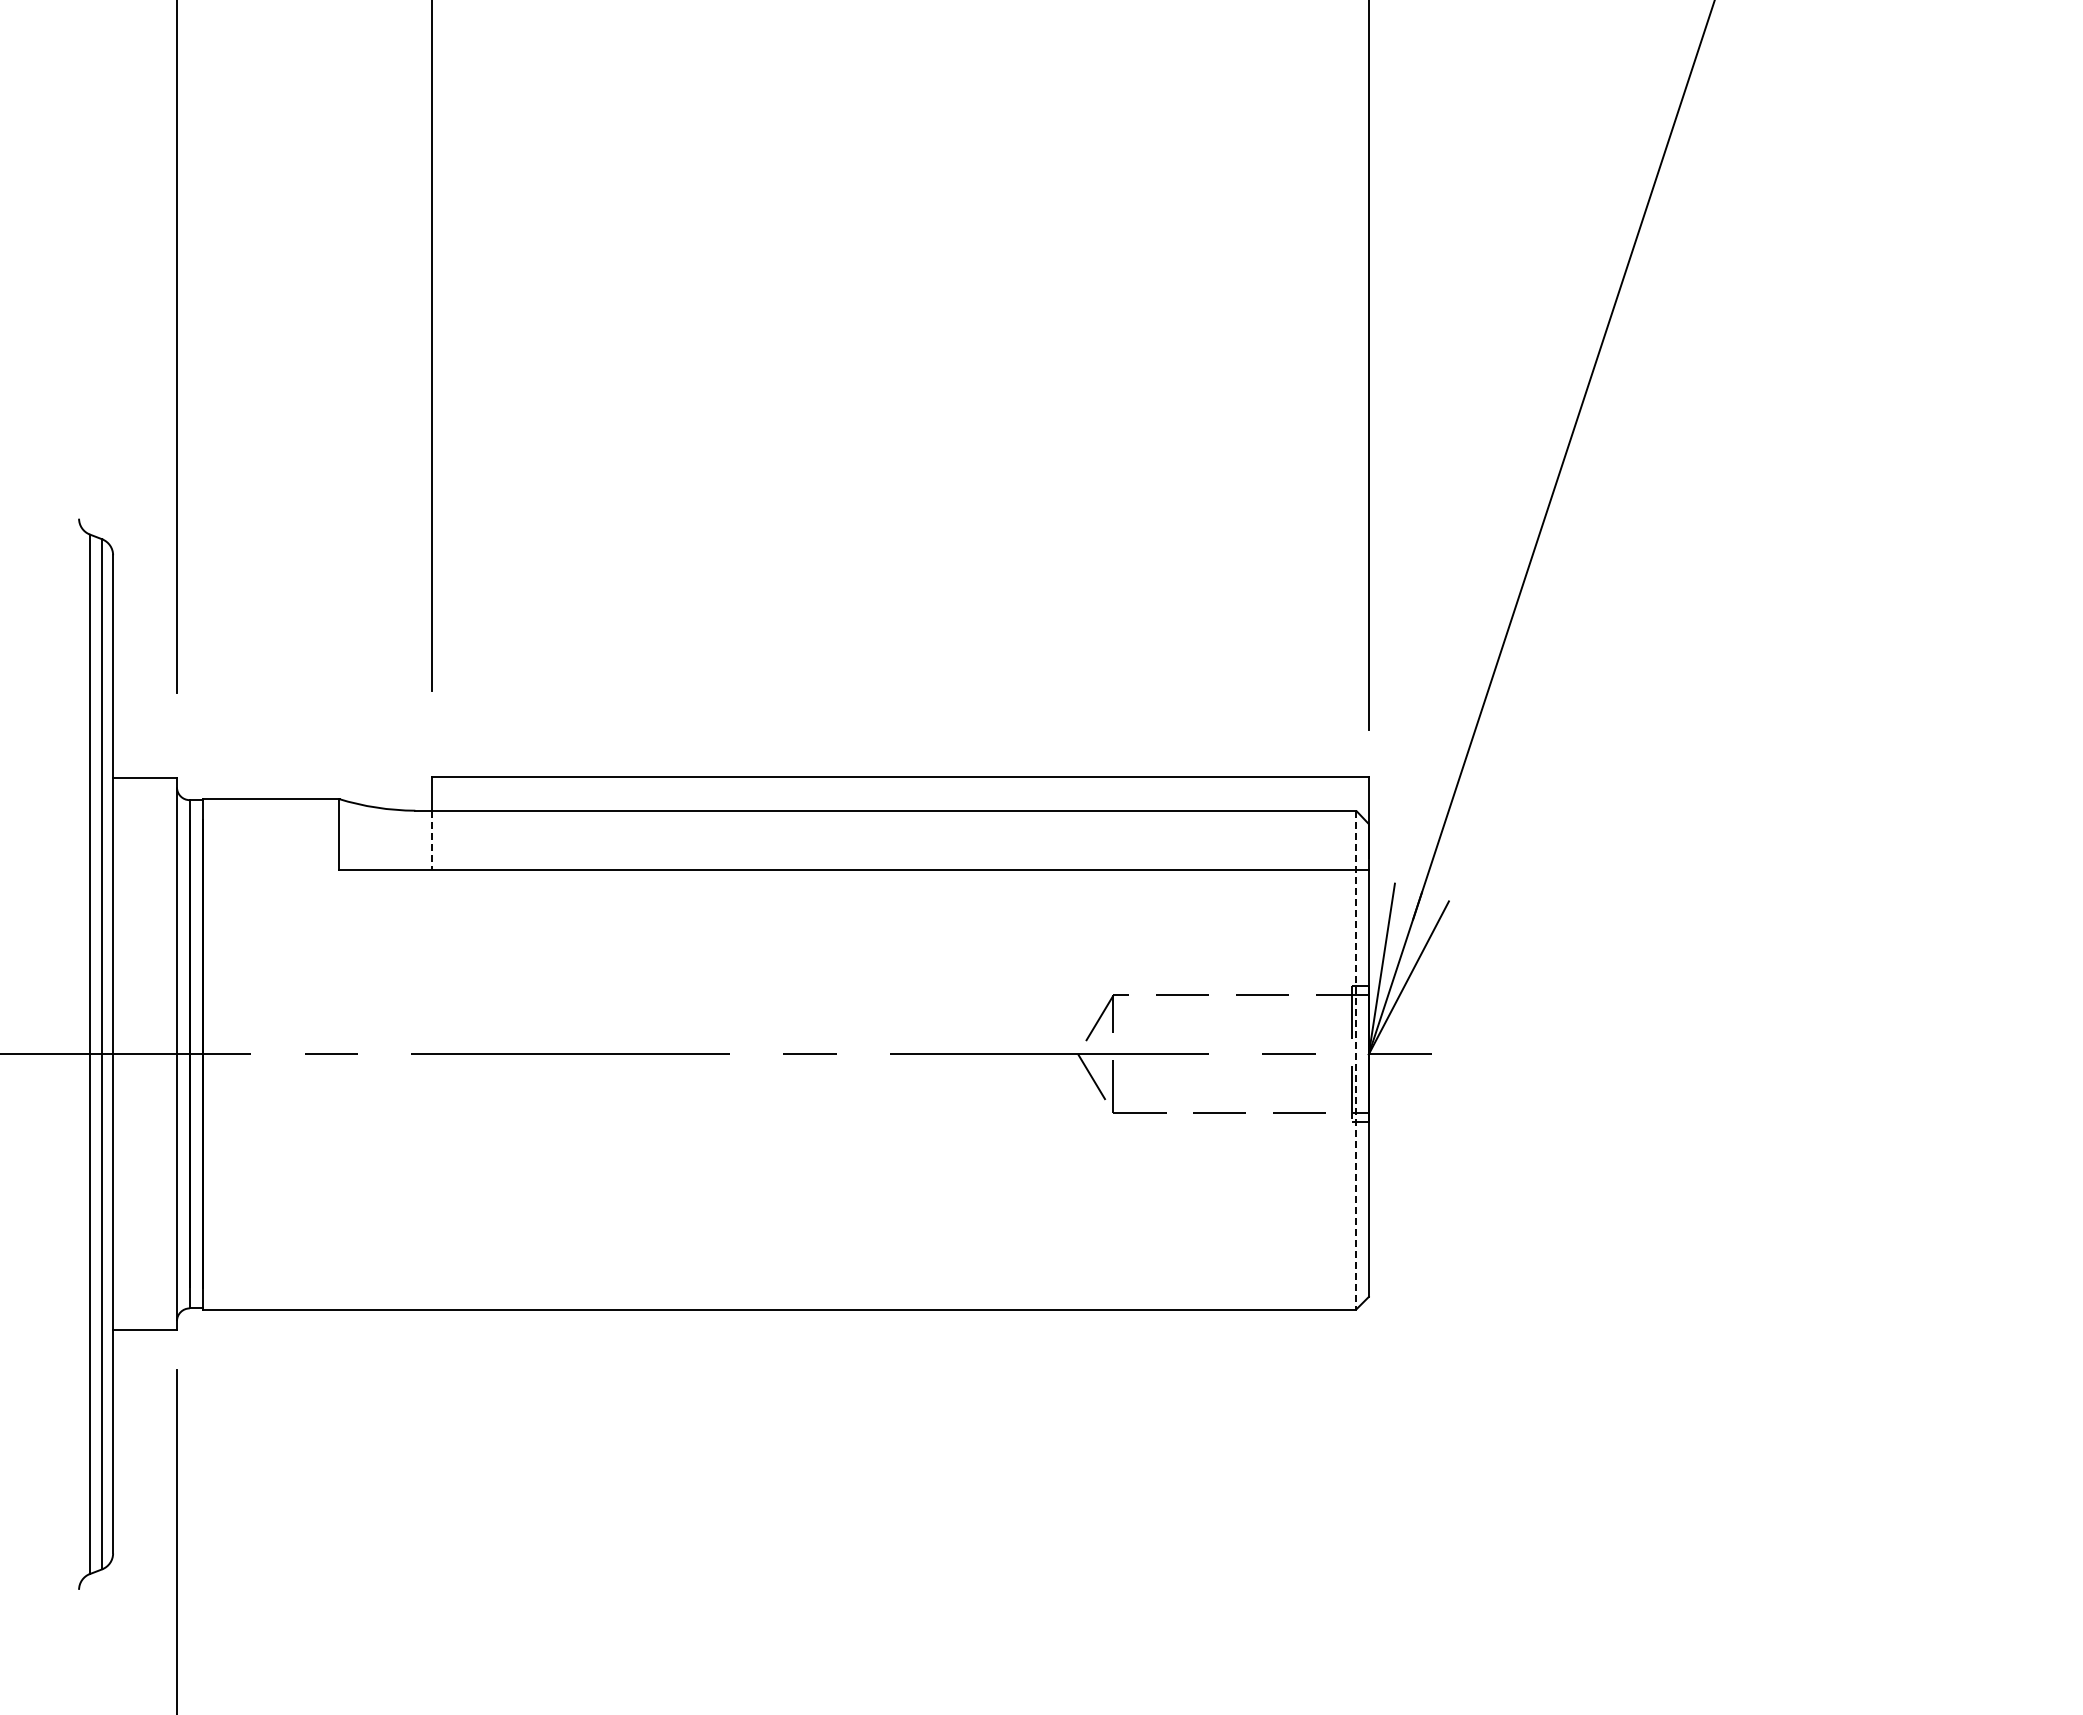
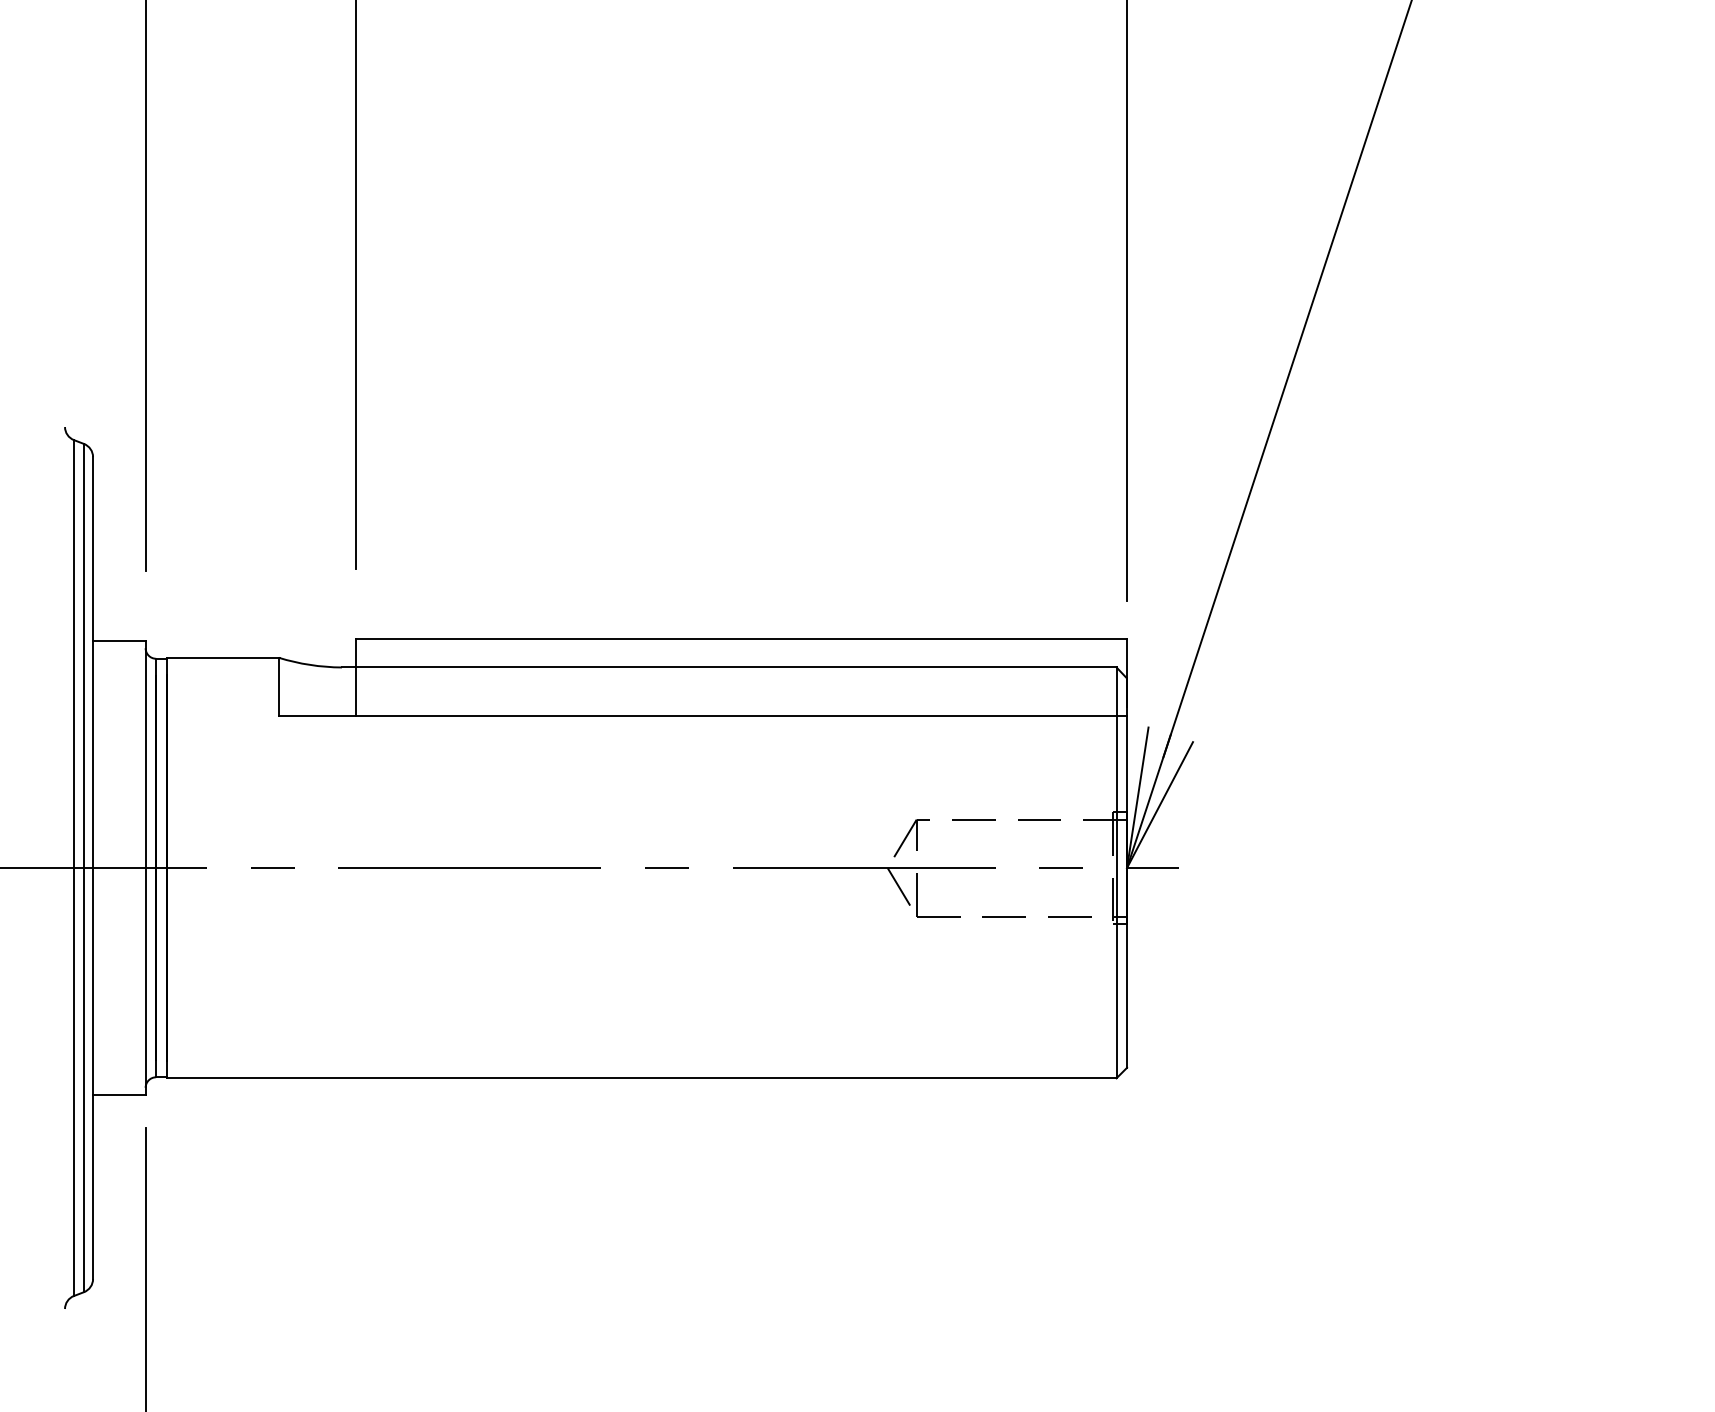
line: (432, 840) -> (356, 692), dashed -> solid
line: (1356, 1060) -> (1116, 873), dashed -> solid

